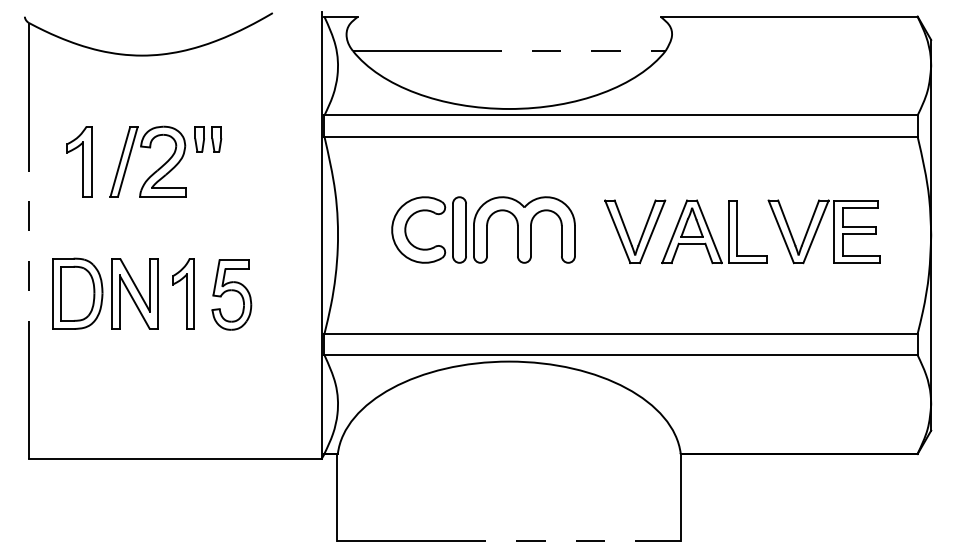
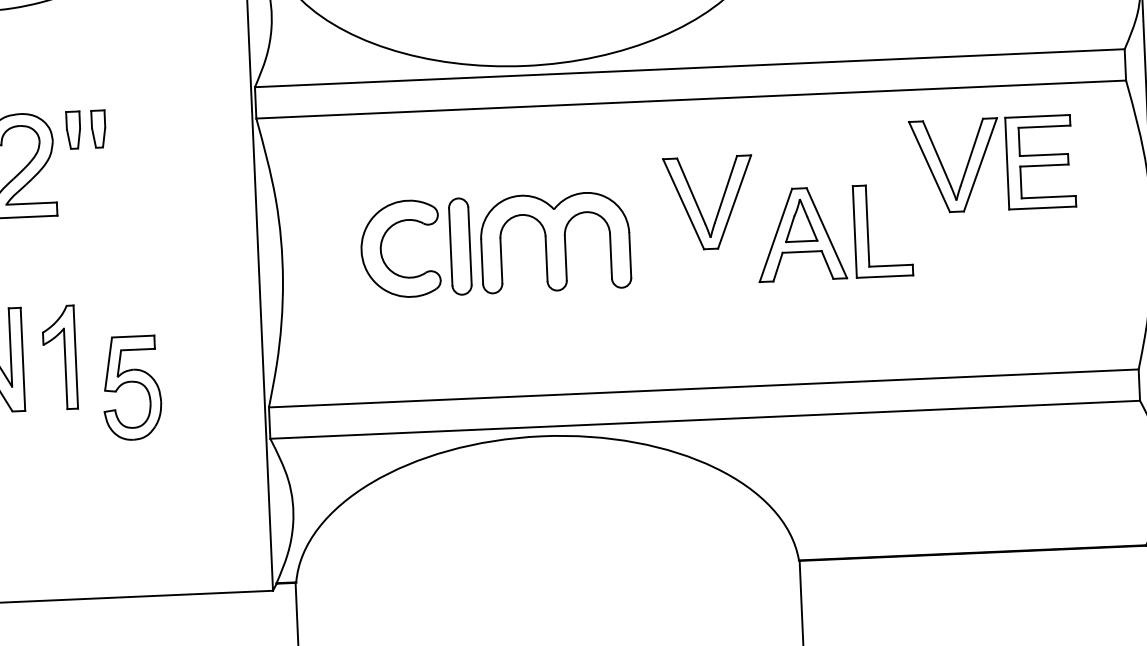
part: (823, 231) -> (991, 163), moved
part: (641, 234) -> (718, 206), moved
part: (231, 294) -> (131, 387), moved

